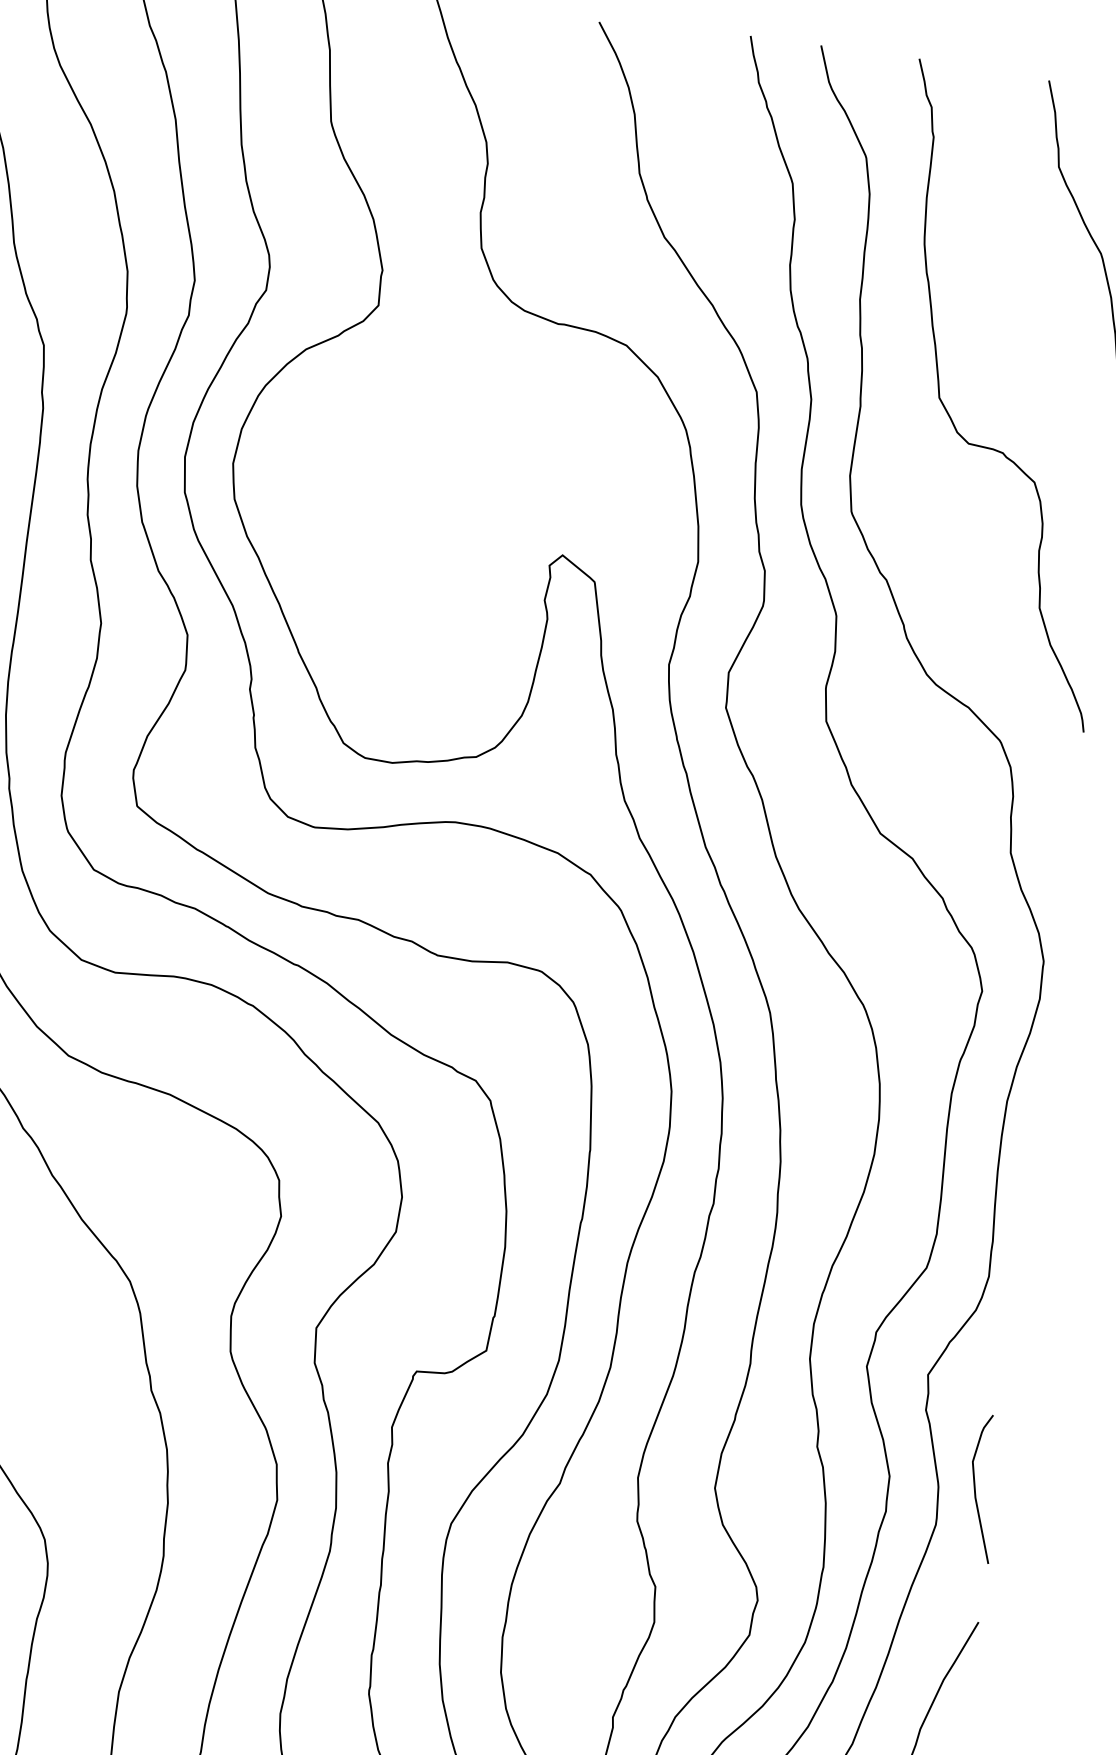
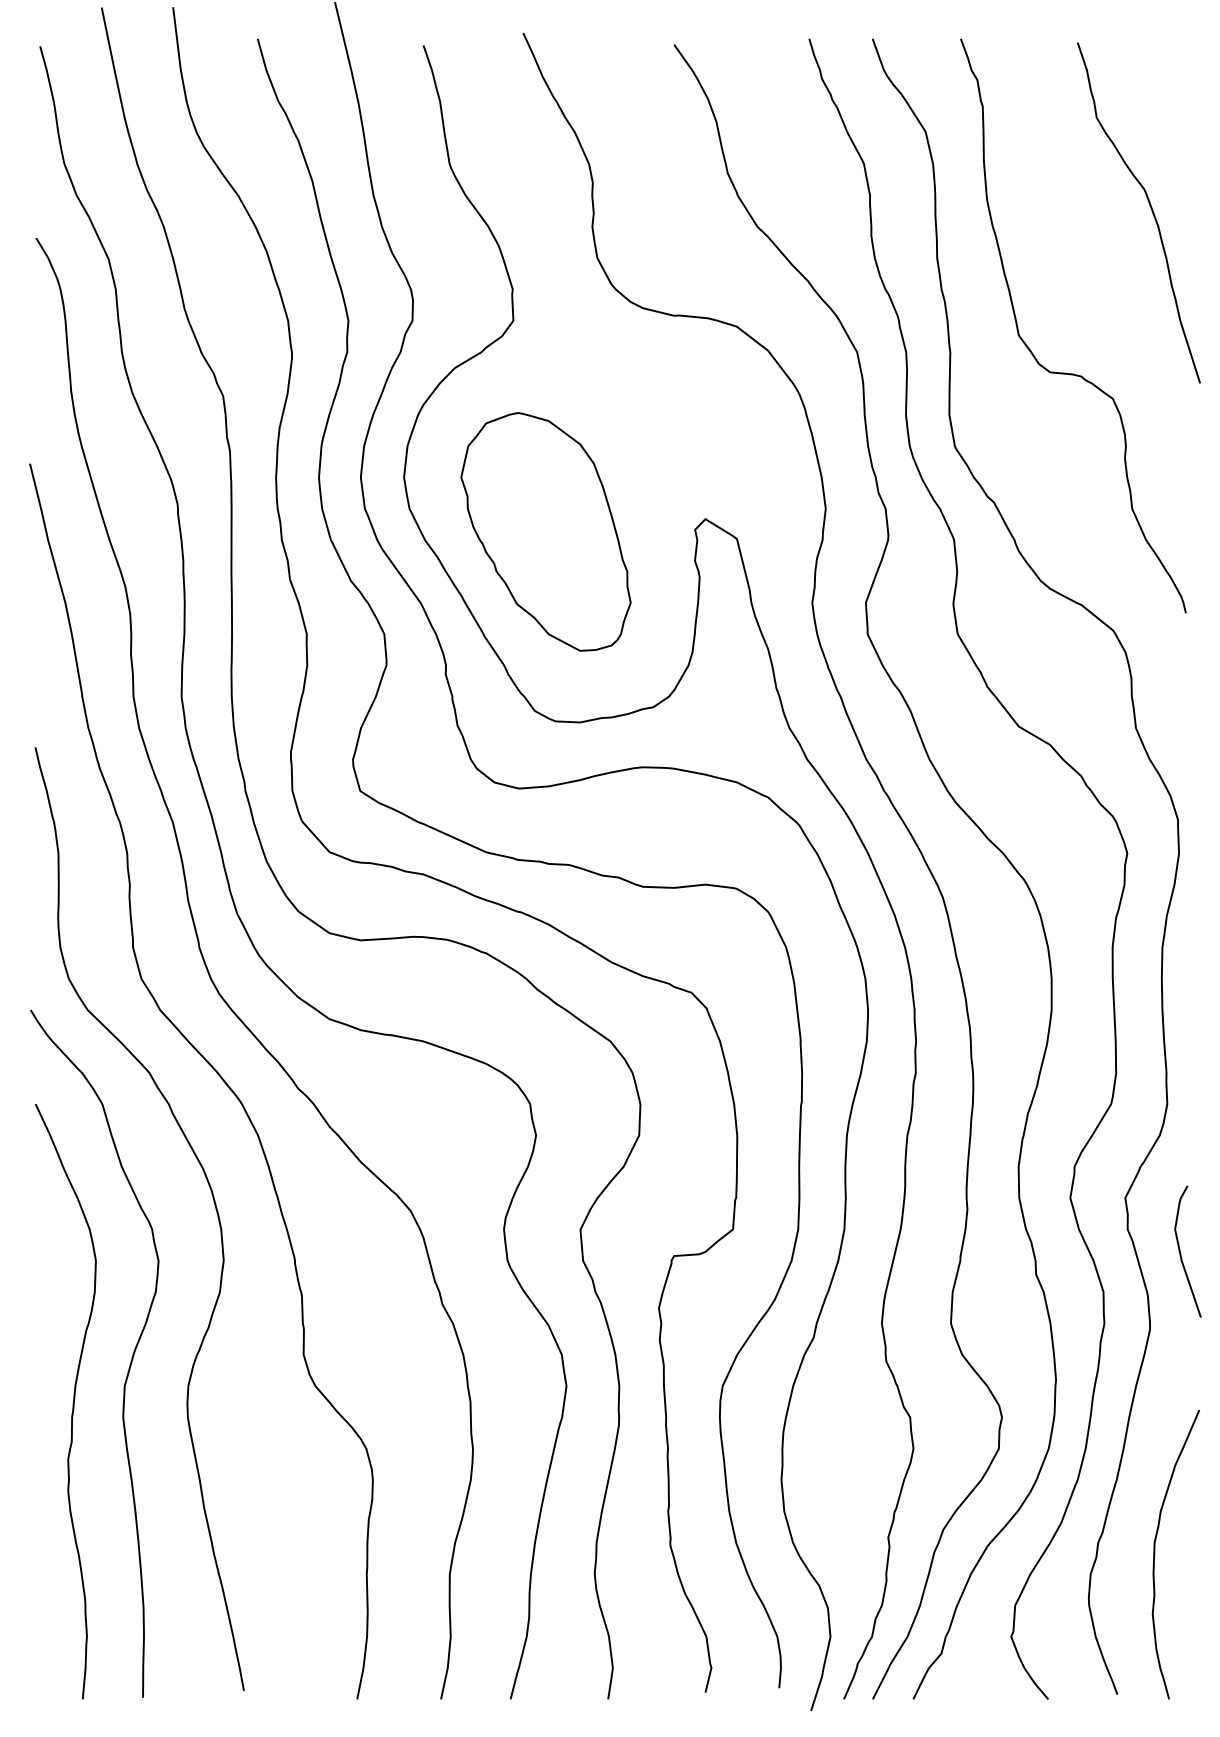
part: (382, 544) -> (545, 531), added
curve: (976, 1489) -> (1181, 1253), moved

